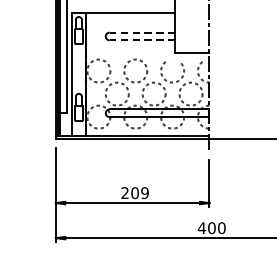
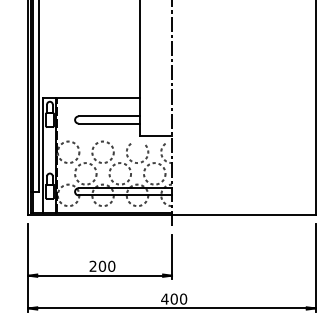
line: (142, 32) -> (109, 116), dashed -> solid
line: (142, 40) -> (109, 123), dashed -> solid
text: (144, 193) -> (111, 266), 209 -> 200

